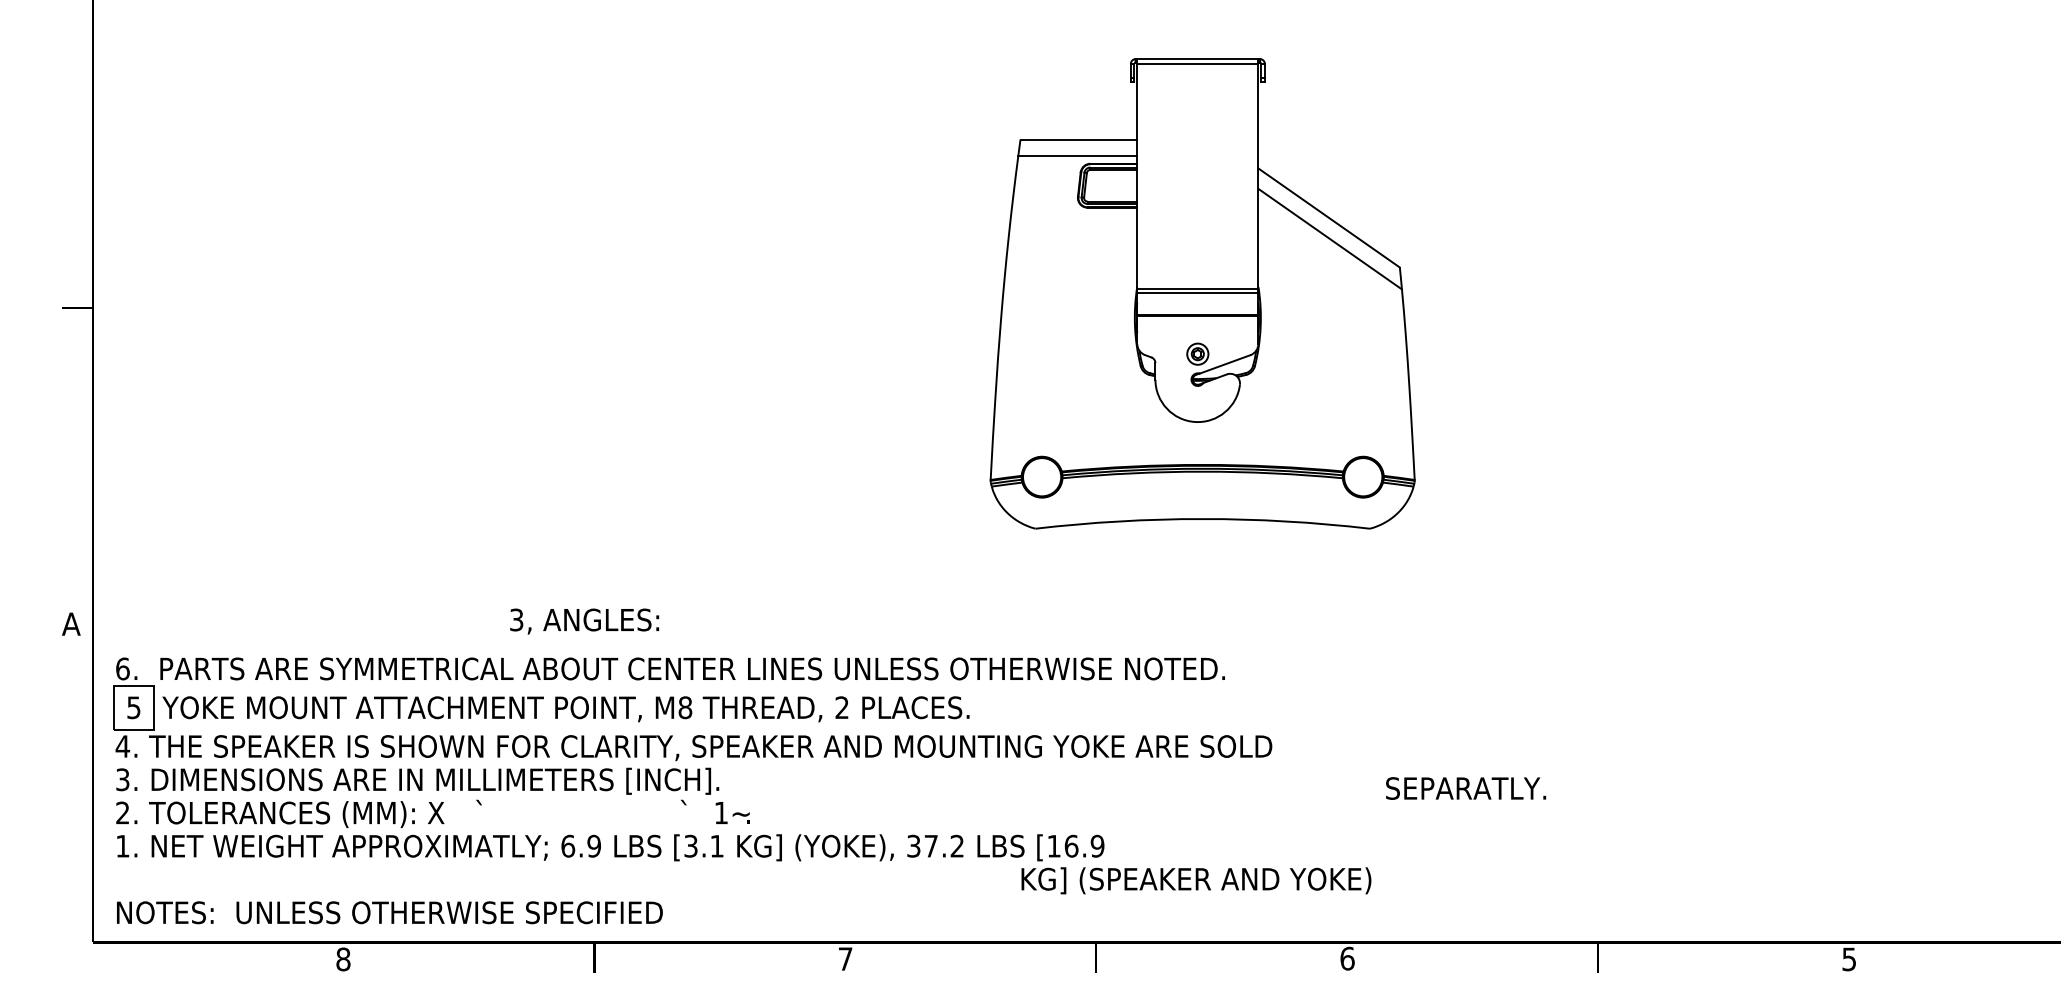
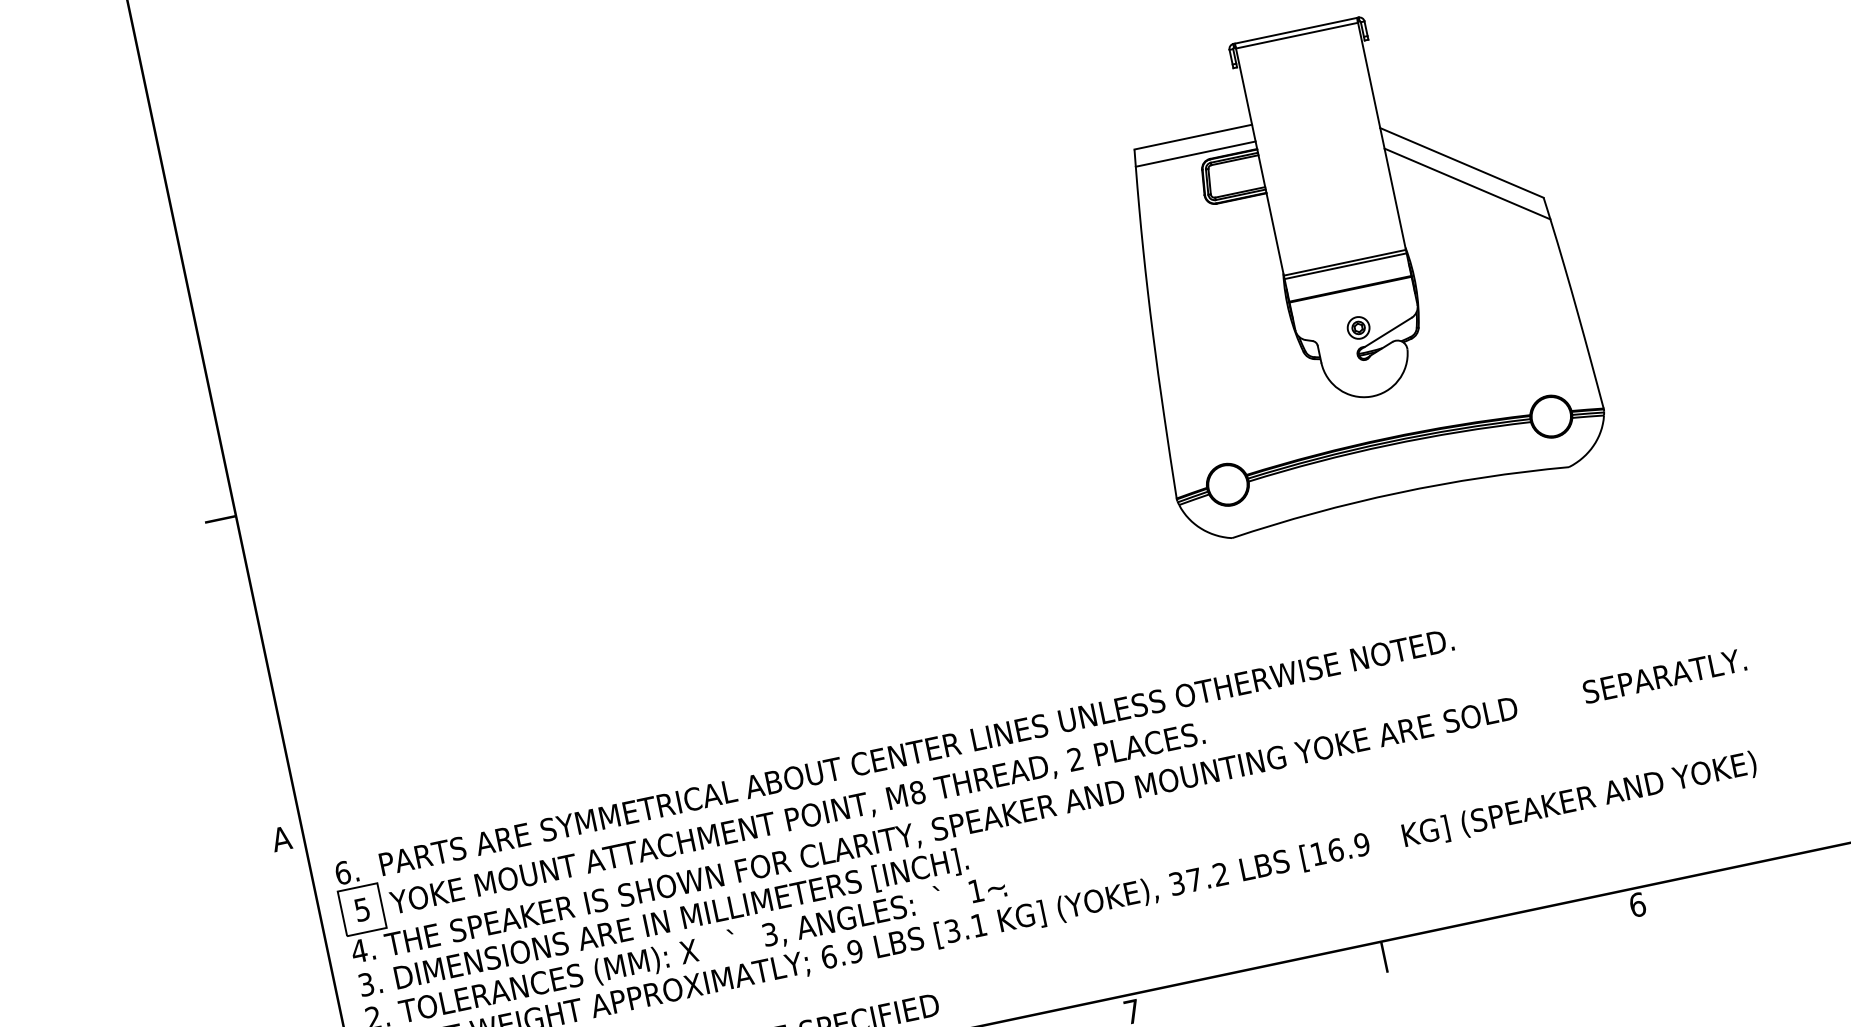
text: (584, 621) -> (838, 921), moved
text: (1466, 788) -> (1665, 675), moved
text: (1196, 880) -> (1579, 800), moved

